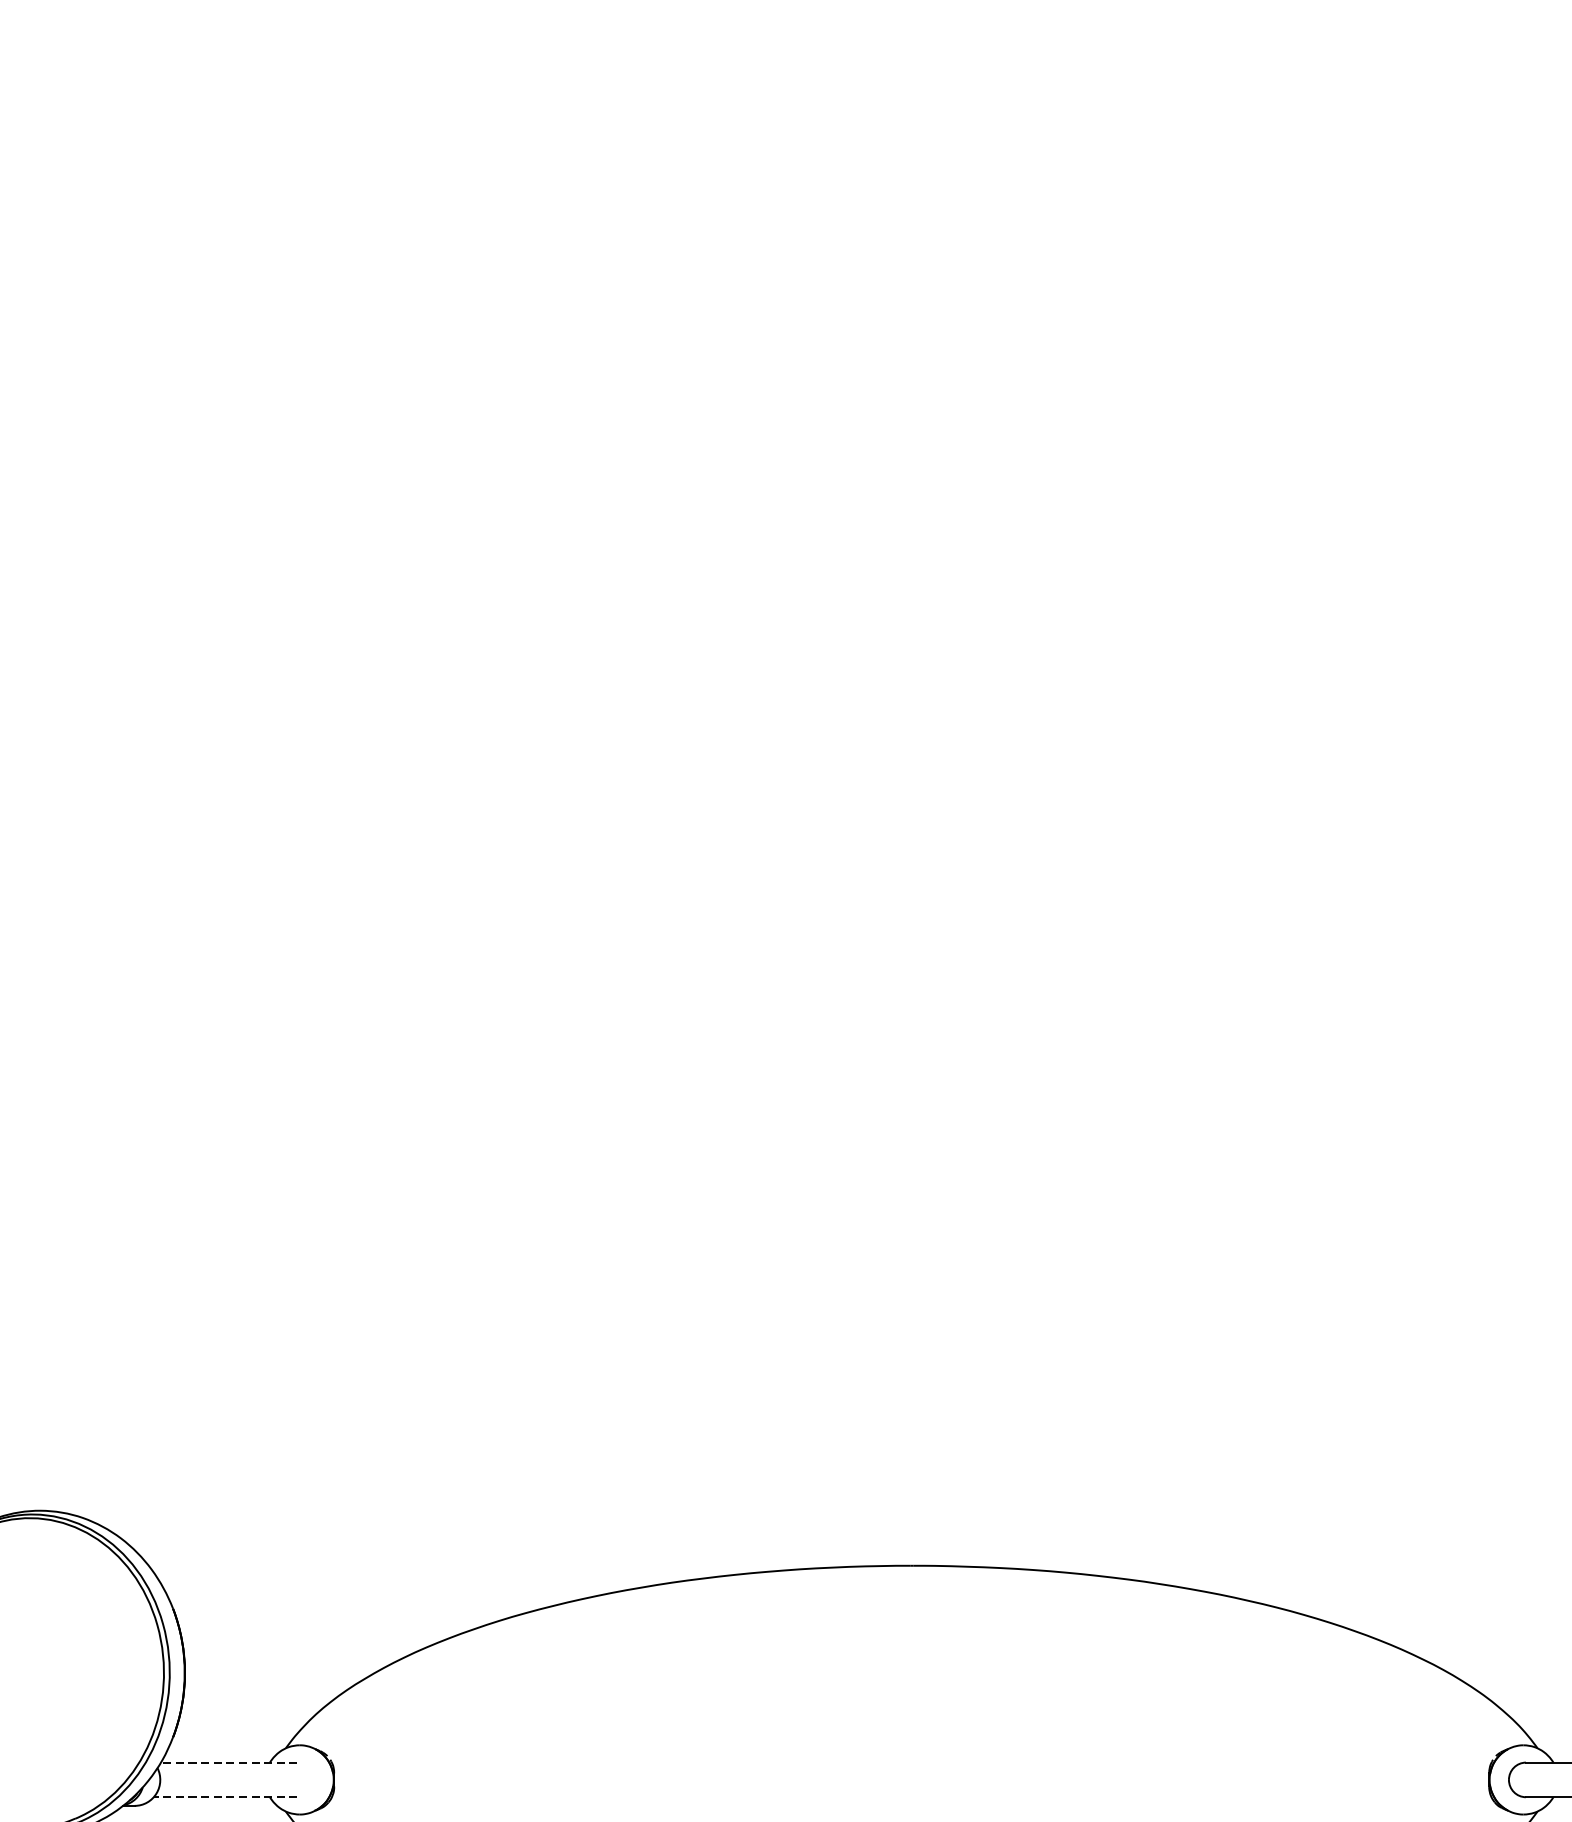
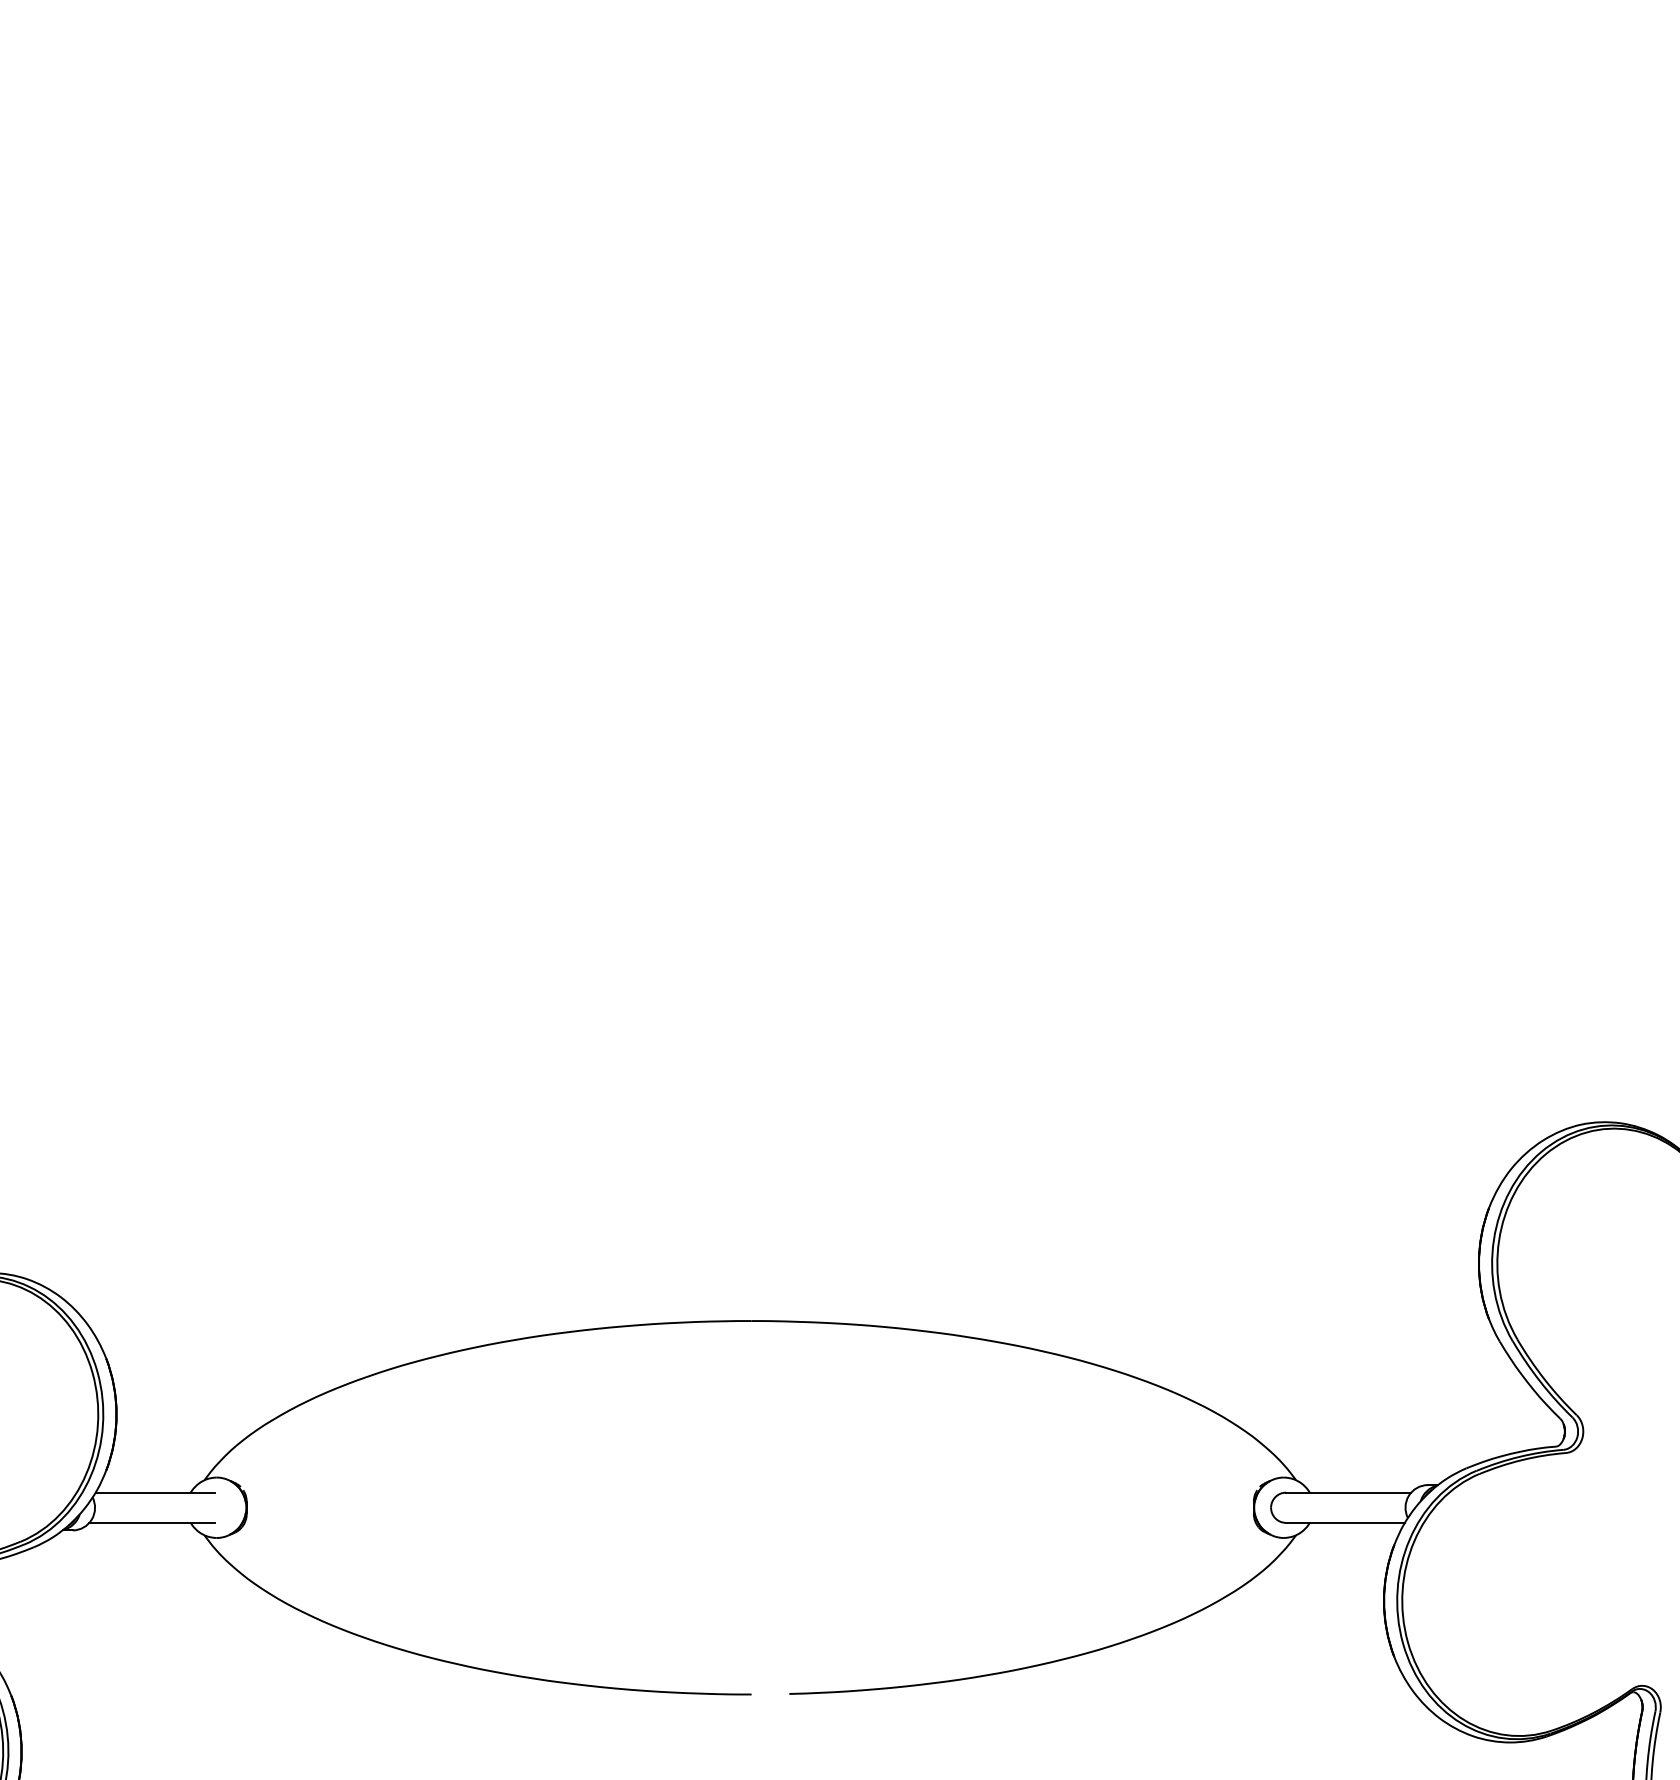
line: (229, 1762) -> (155, 1492), dashed -> solid
line: (226, 1796) -> (152, 1522), dashed -> solid

